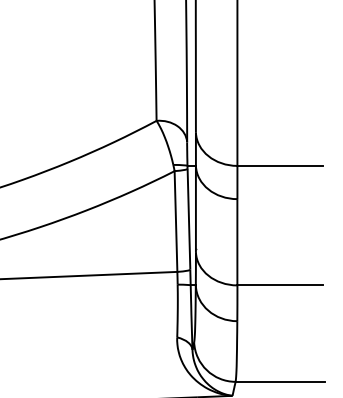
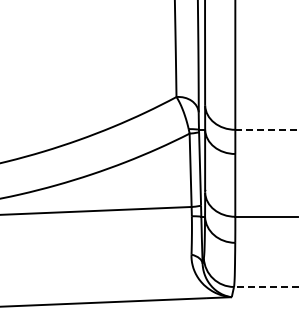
line: (280, 165) -> (266, 129), solid -> dashed
line: (278, 382) -> (265, 287), solid -> dashed

